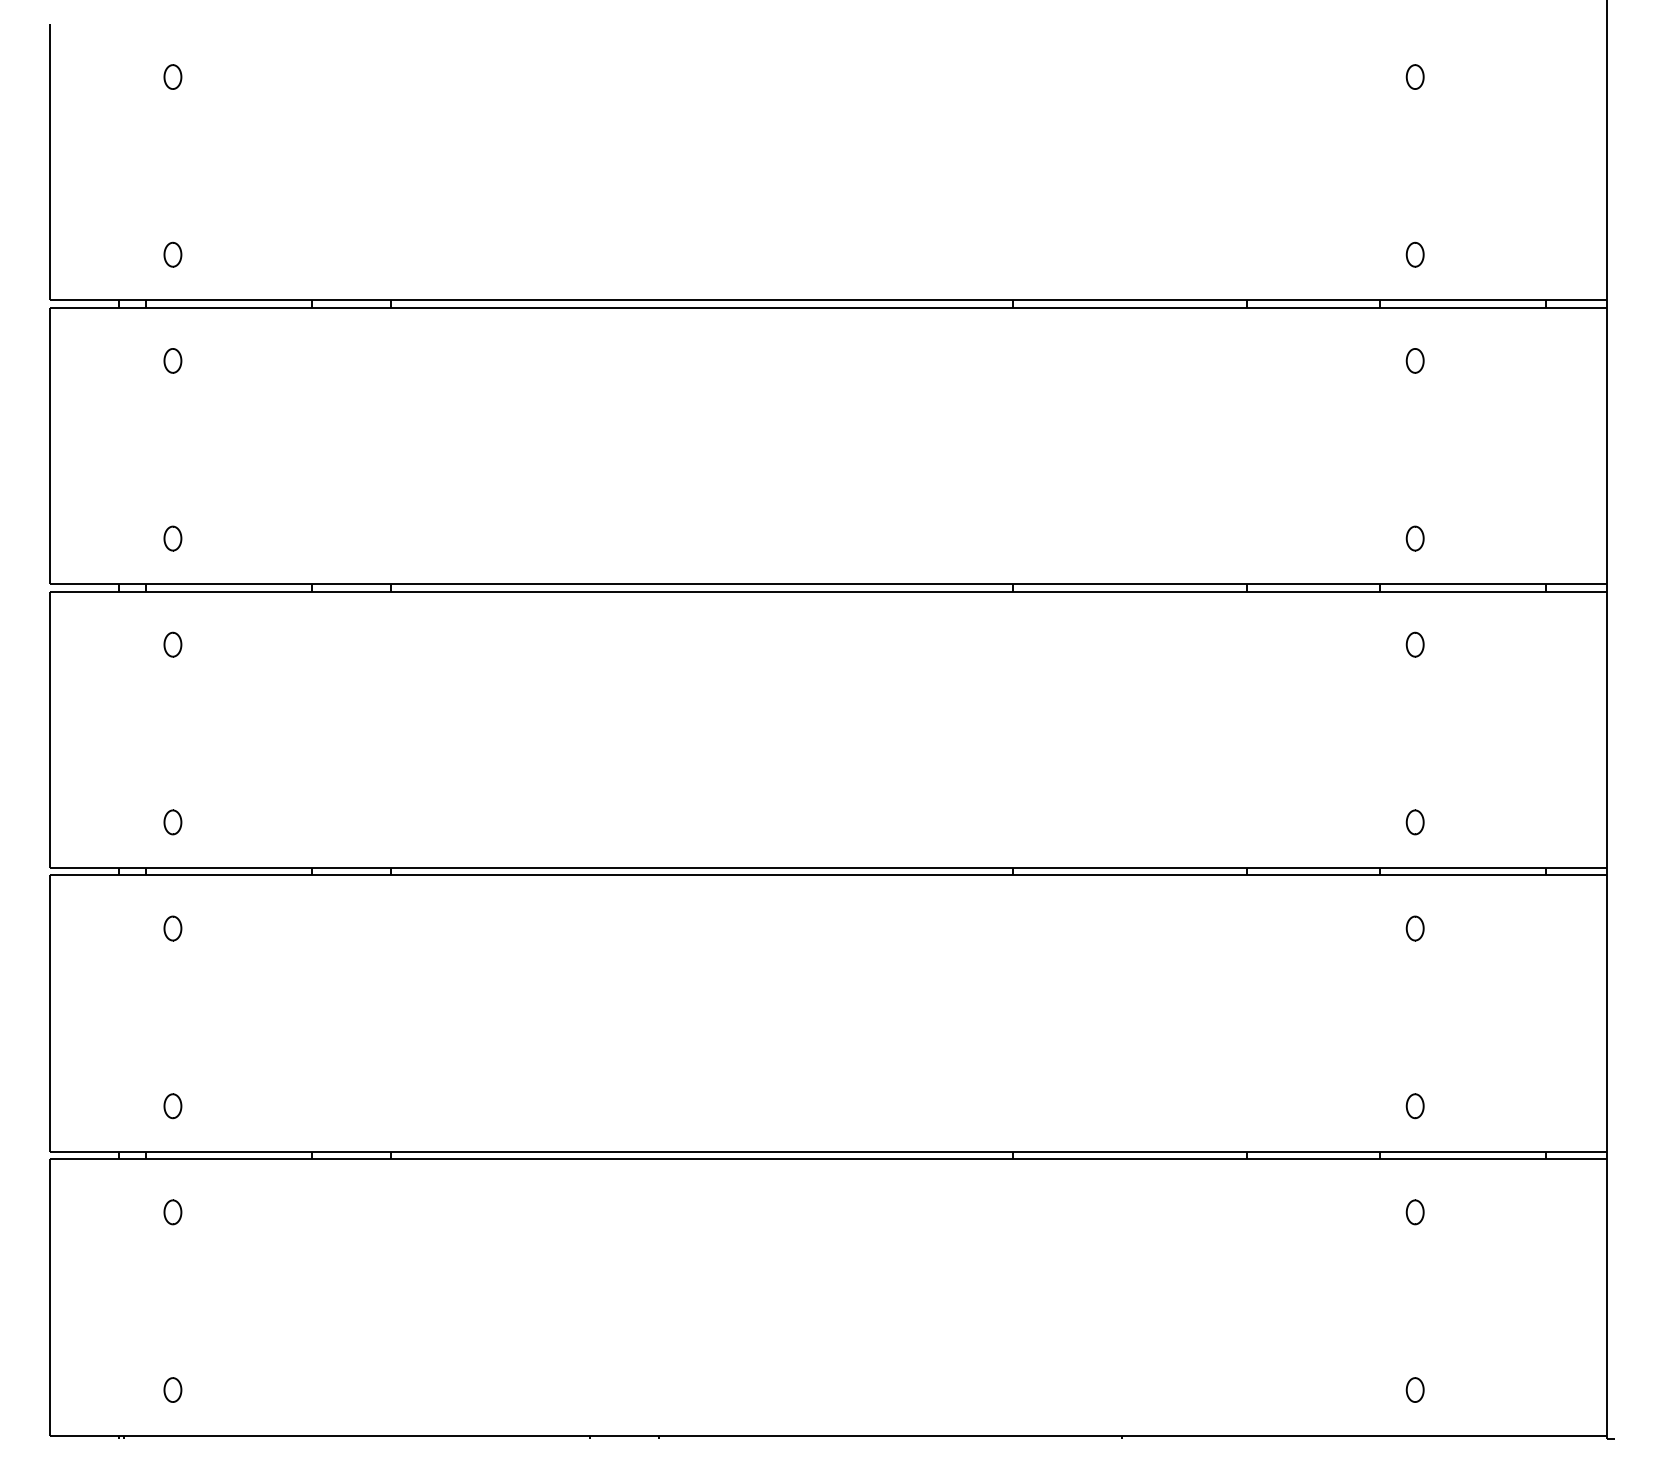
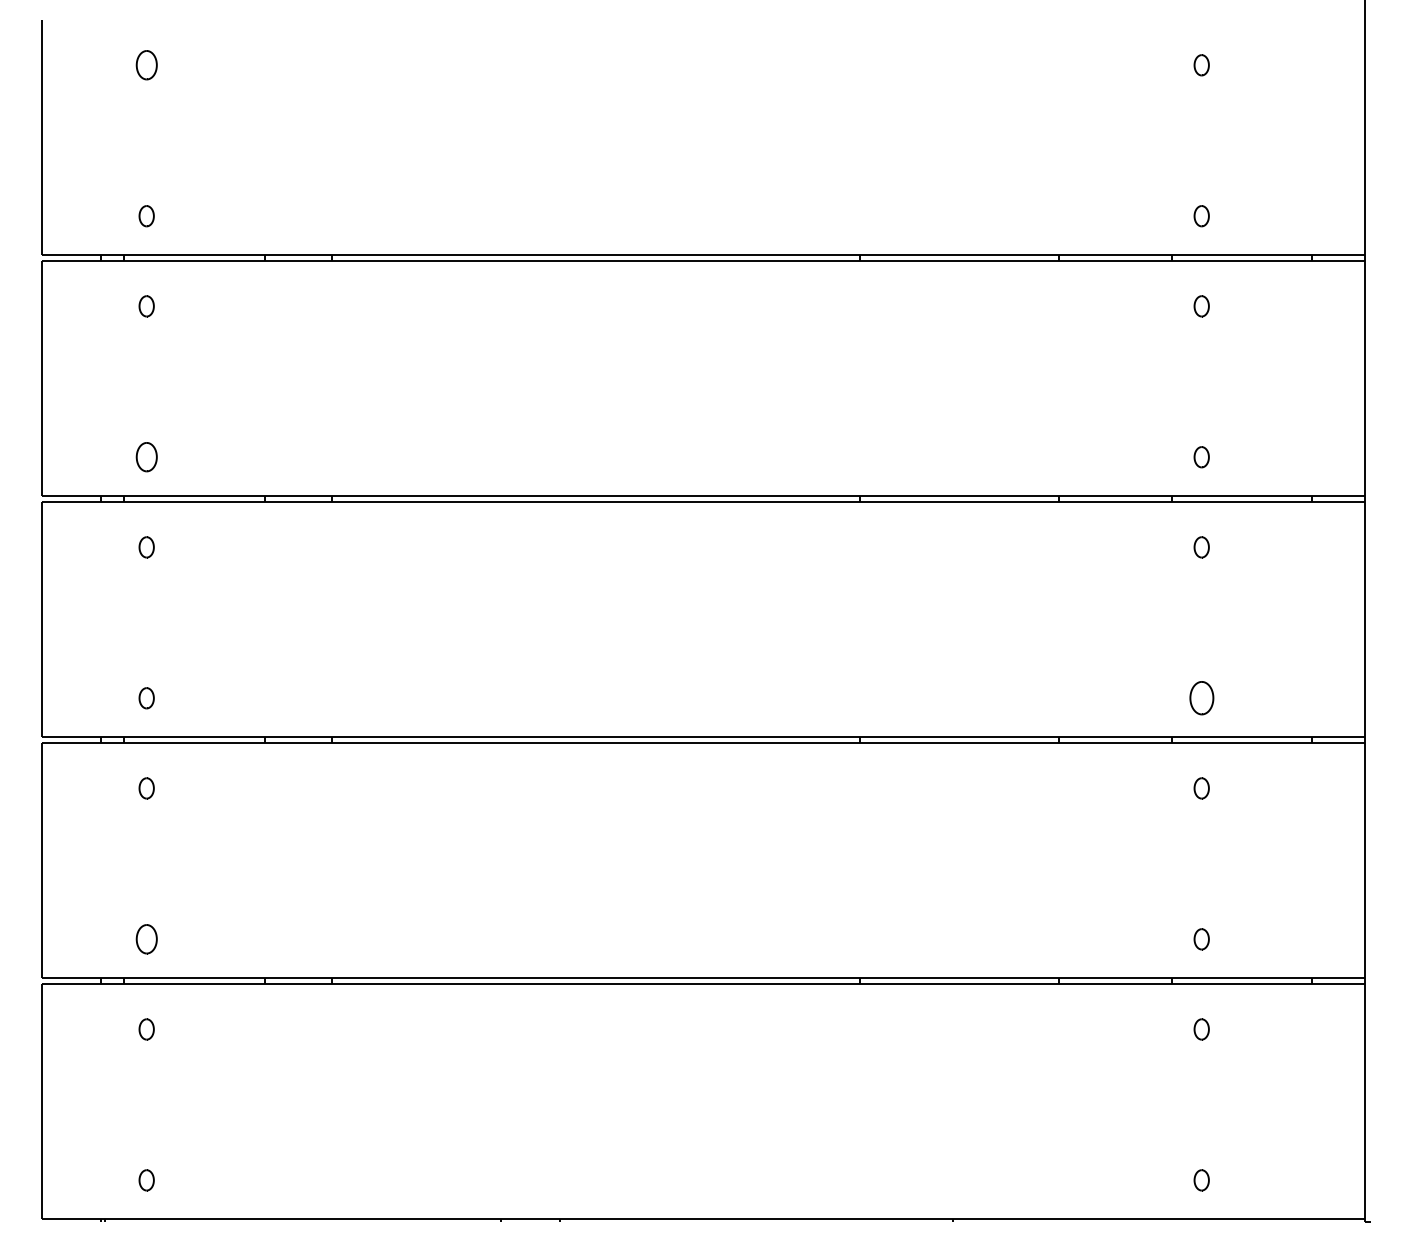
part: (172, 77) -> (146, 65), size x1.4
part: (172, 538) -> (146, 457), size x1.4
part: (1414, 822) -> (1201, 698), size x1.6
part: (172, 1106) -> (146, 939), size x1.4

